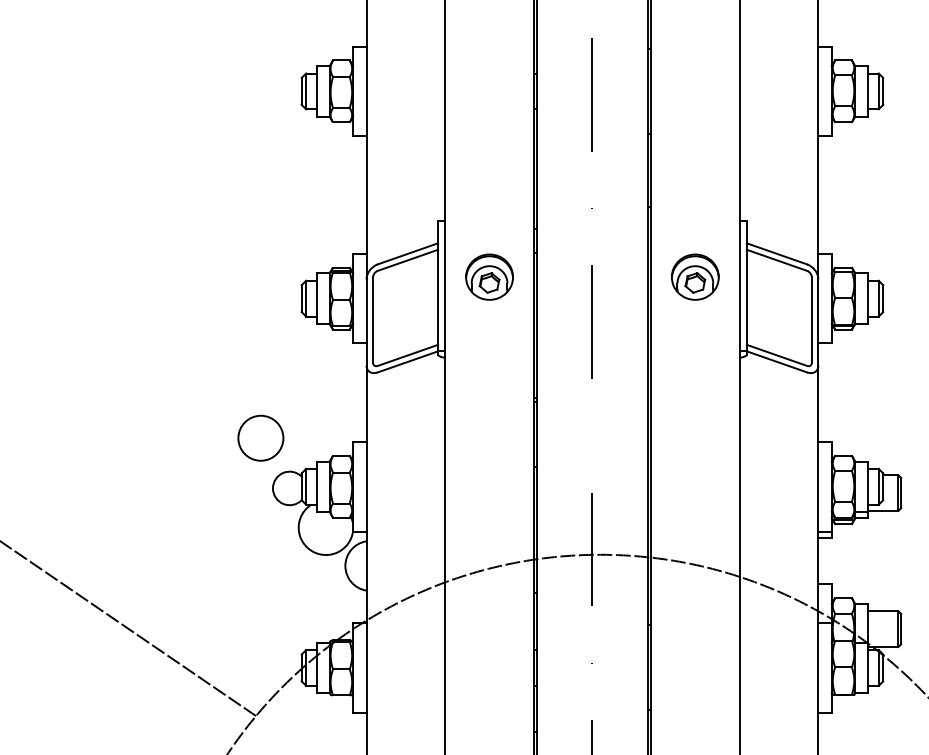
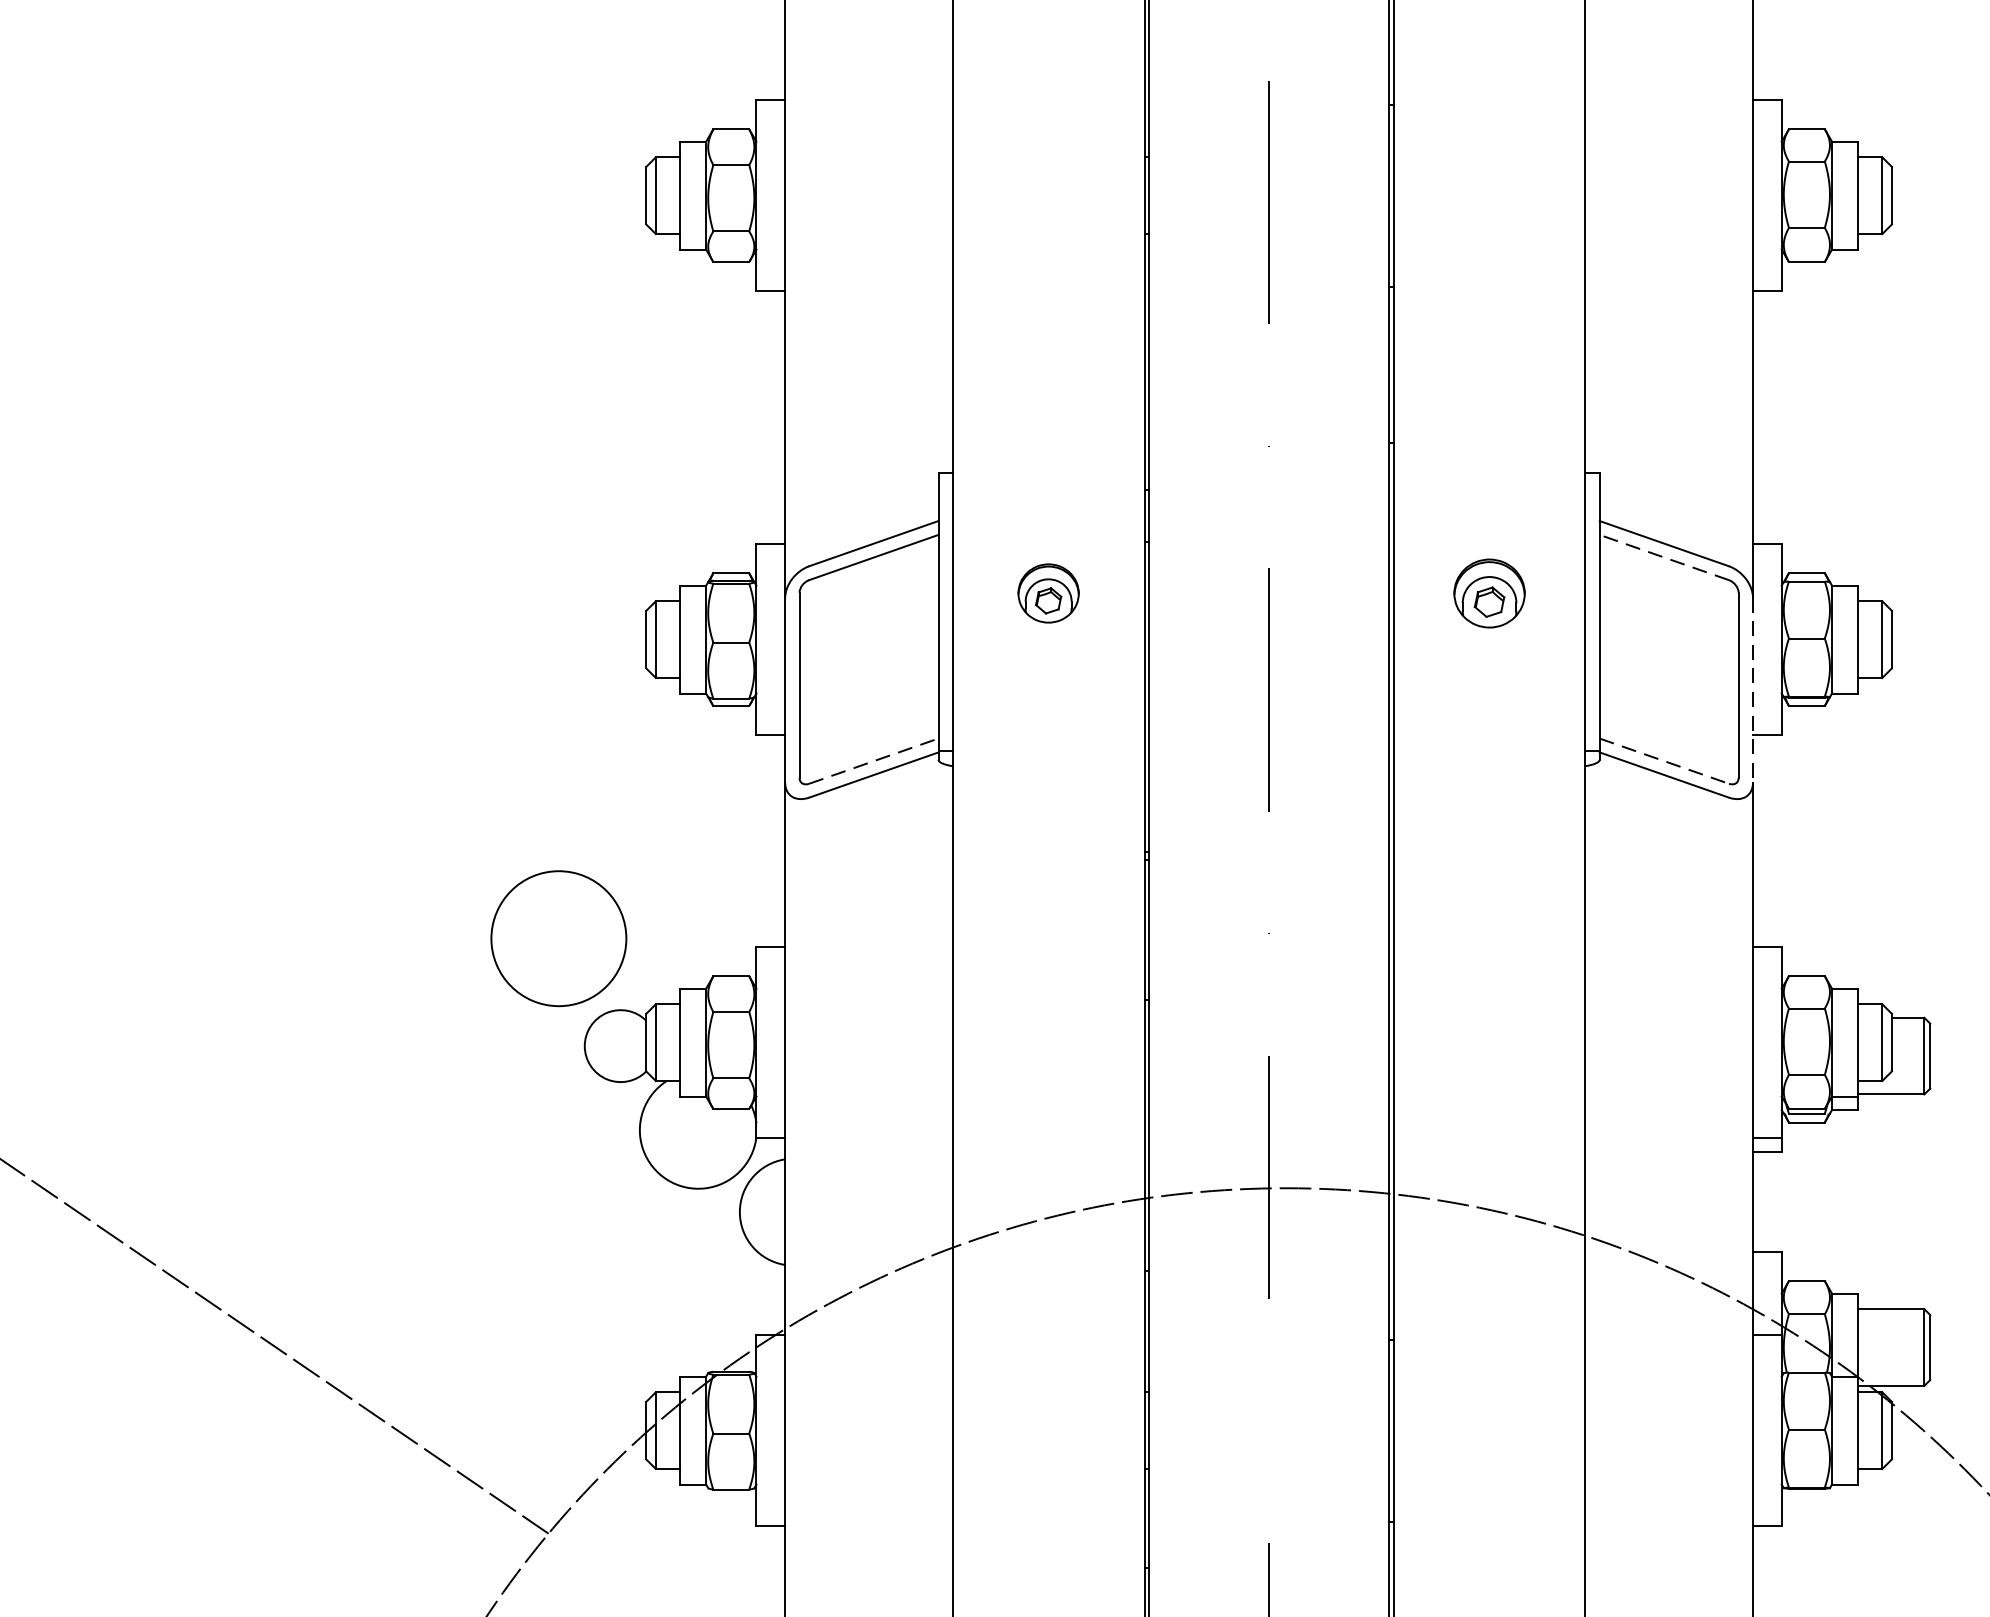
line: (776, 260) -> (1663, 557), solid -> dashed
part: (489, 276) -> (1048, 592), size x0.6
part: (695, 276) -> (1489, 592), size x0.7
line: (818, 322) -> (1753, 690), solid -> dashed
line: (407, 355) -> (872, 761), solid -> dashed
line: (776, 355) -> (1663, 761), solid -> dashed
circle: (260, 437) -> (558, 937), size x1.4

